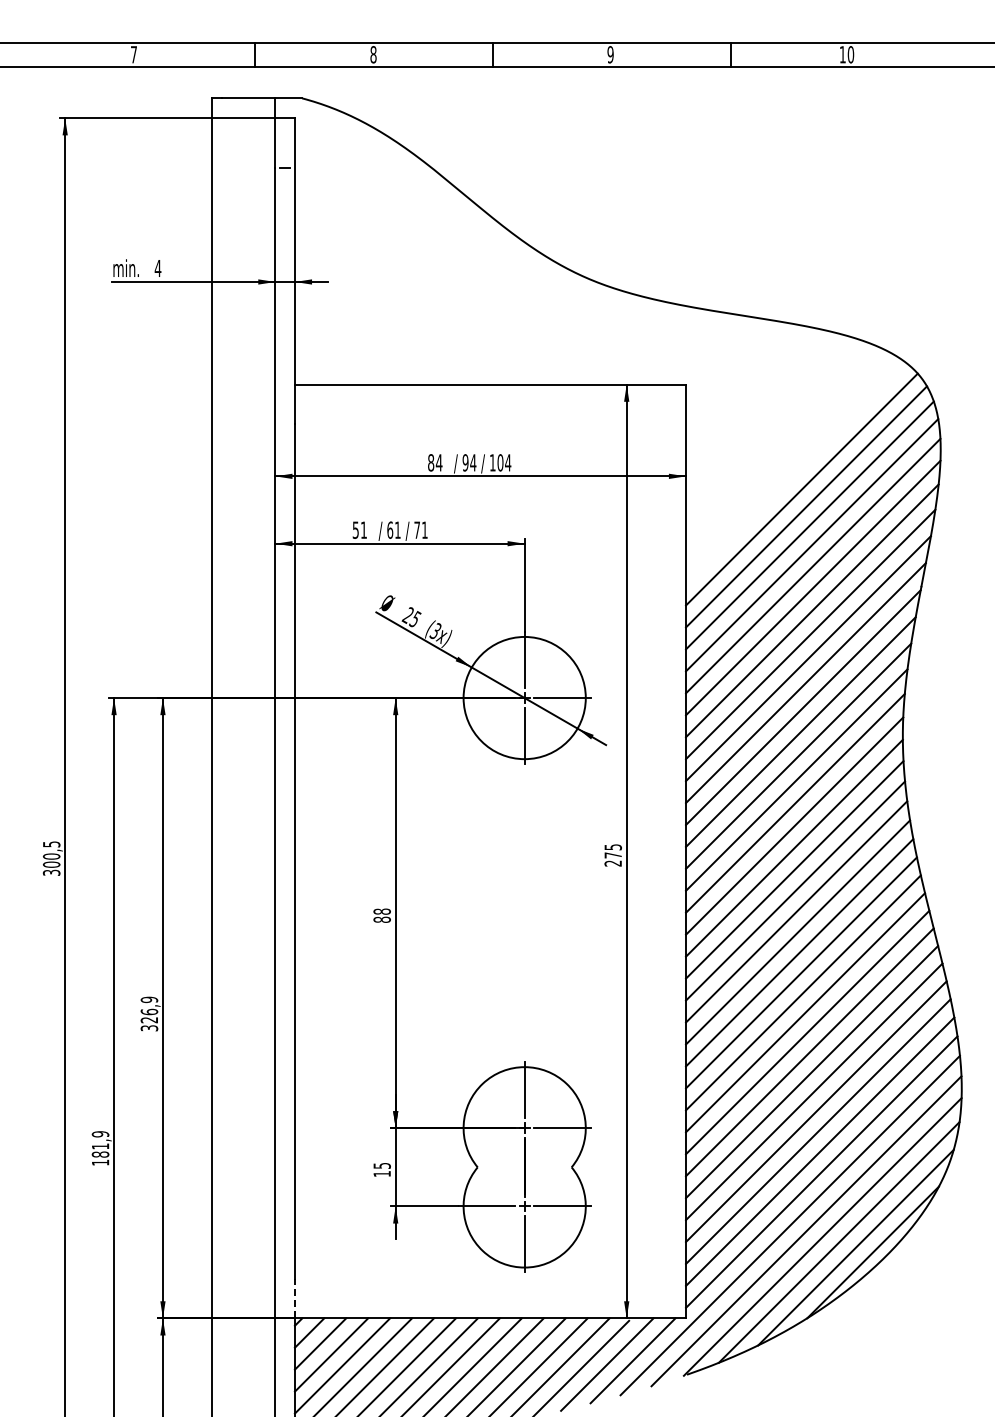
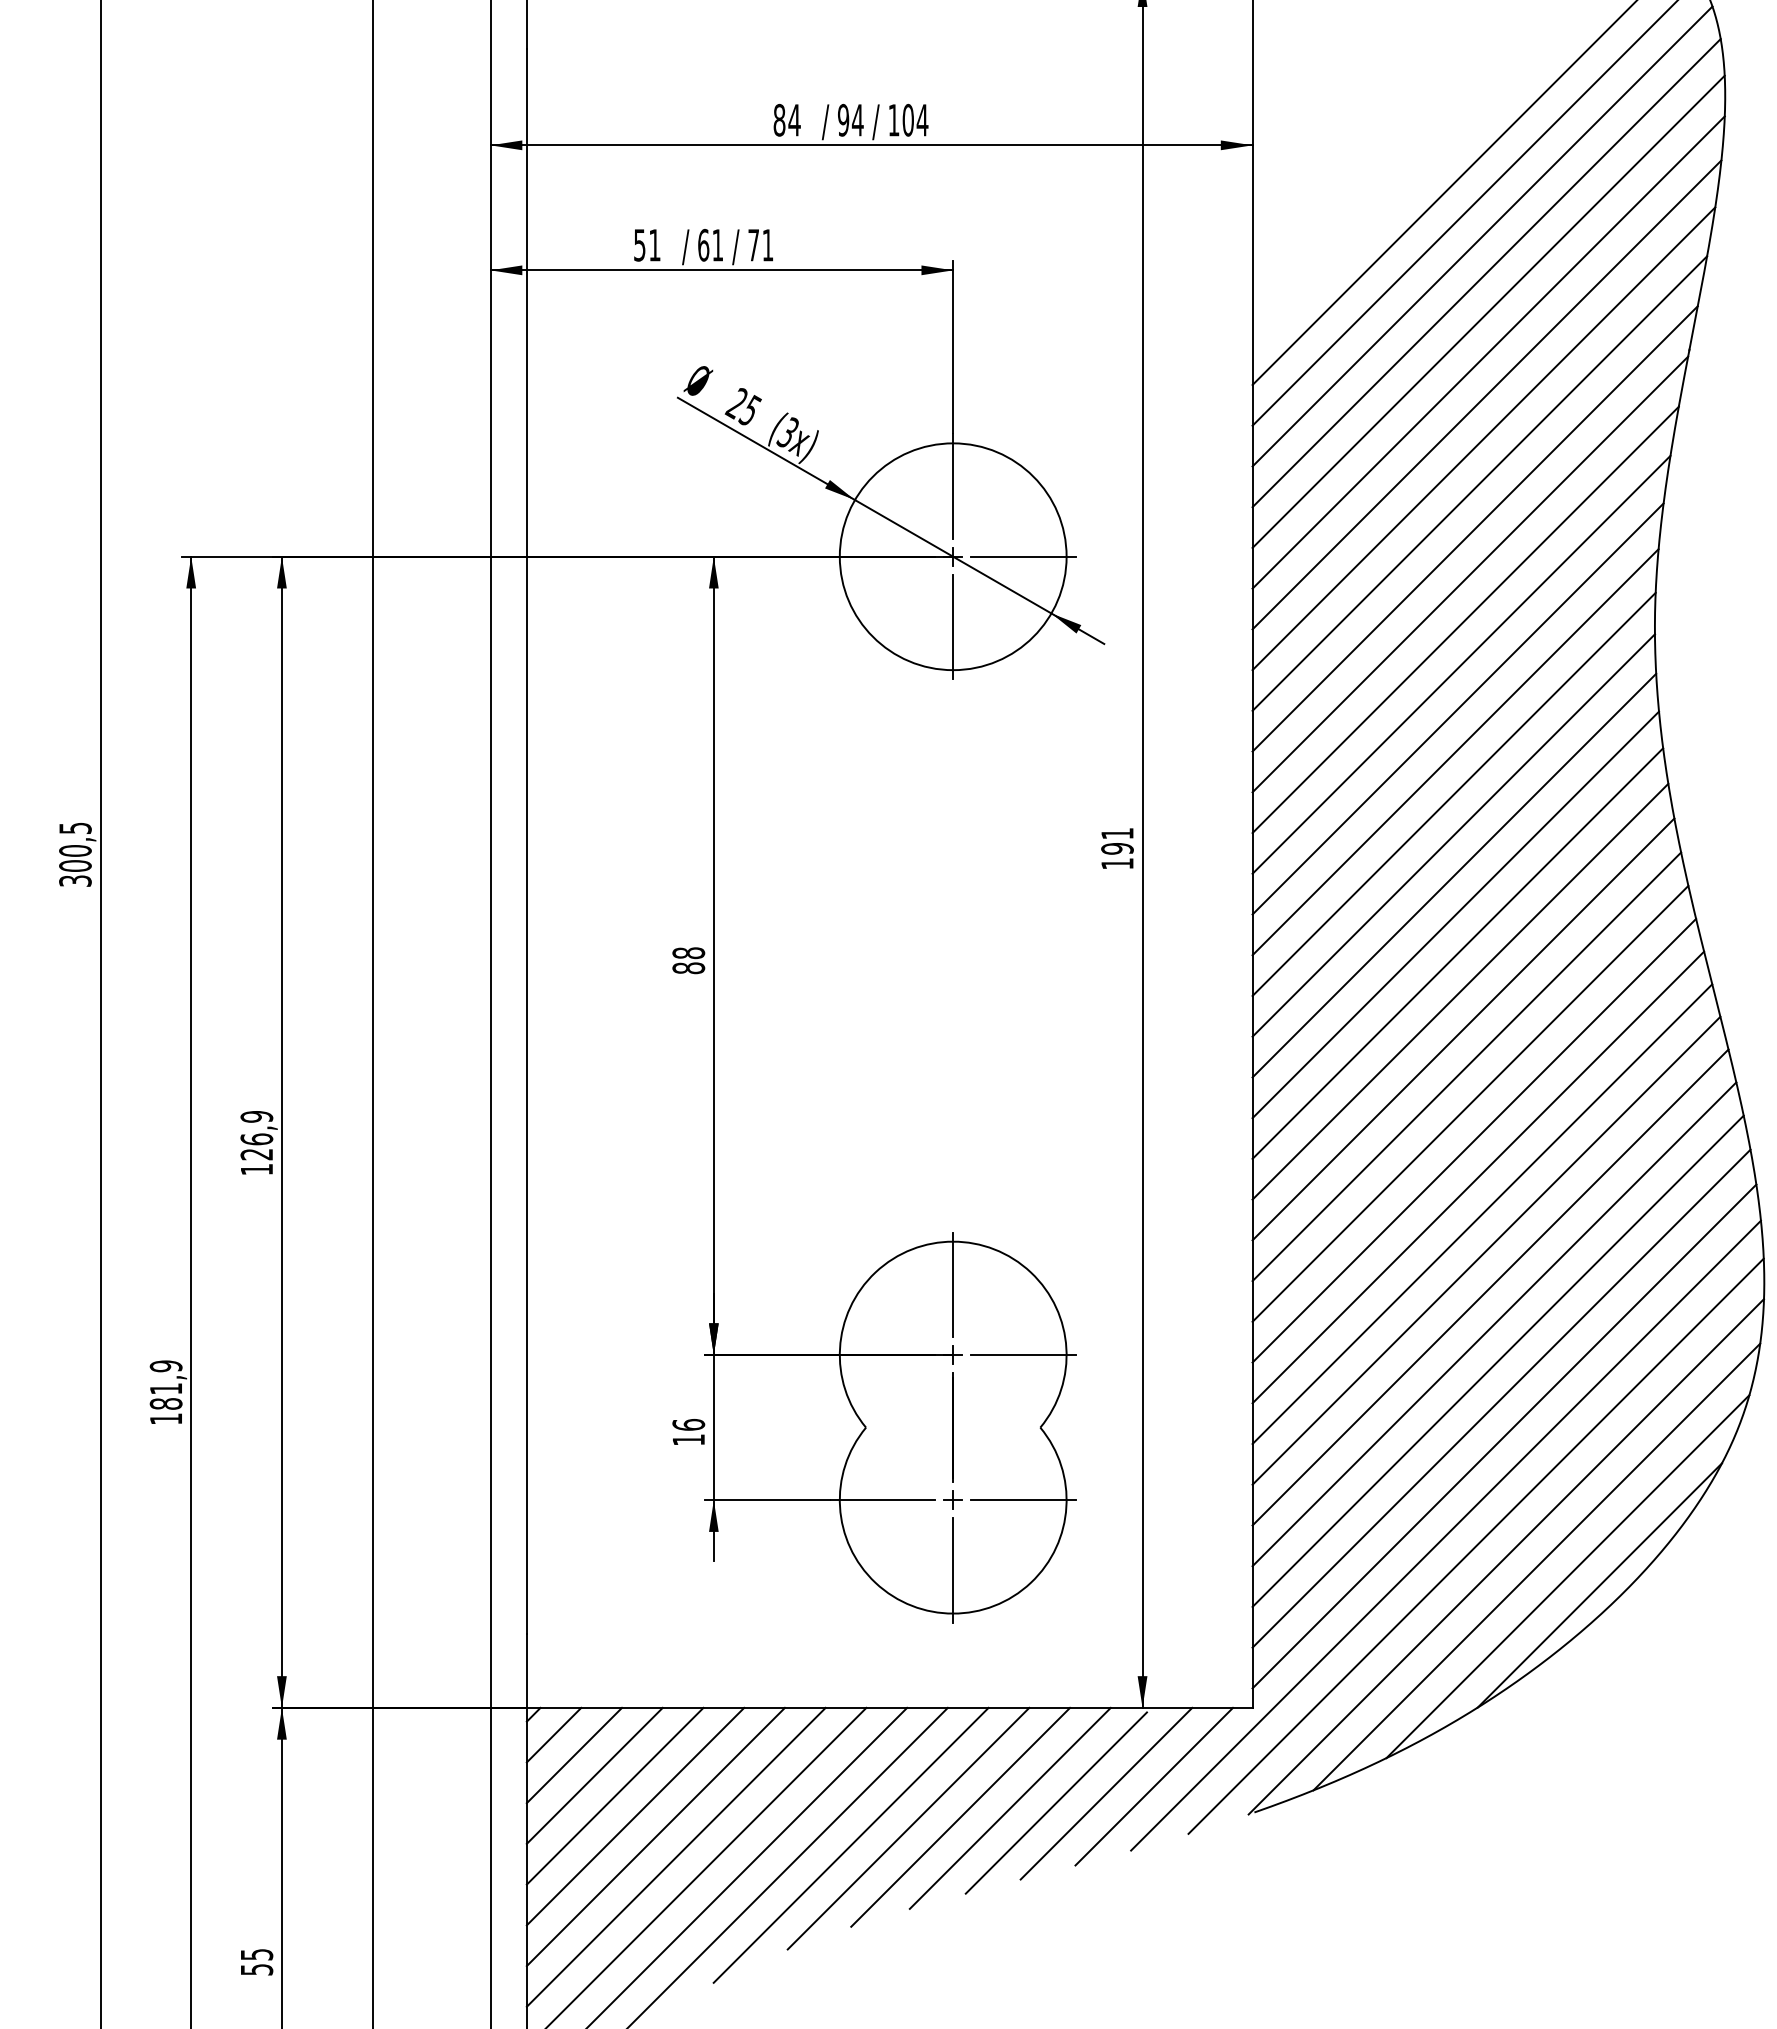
text: (612, 855) -> (1116, 848), 275 -> 191
text: (149, 1028) -> (256, 1169), 326,9 -> 126,9
text: (381, 1165) -> (687, 1424), 15 -> 16
line: (294, 1298) -> (526, 1670), dashed -> solid

